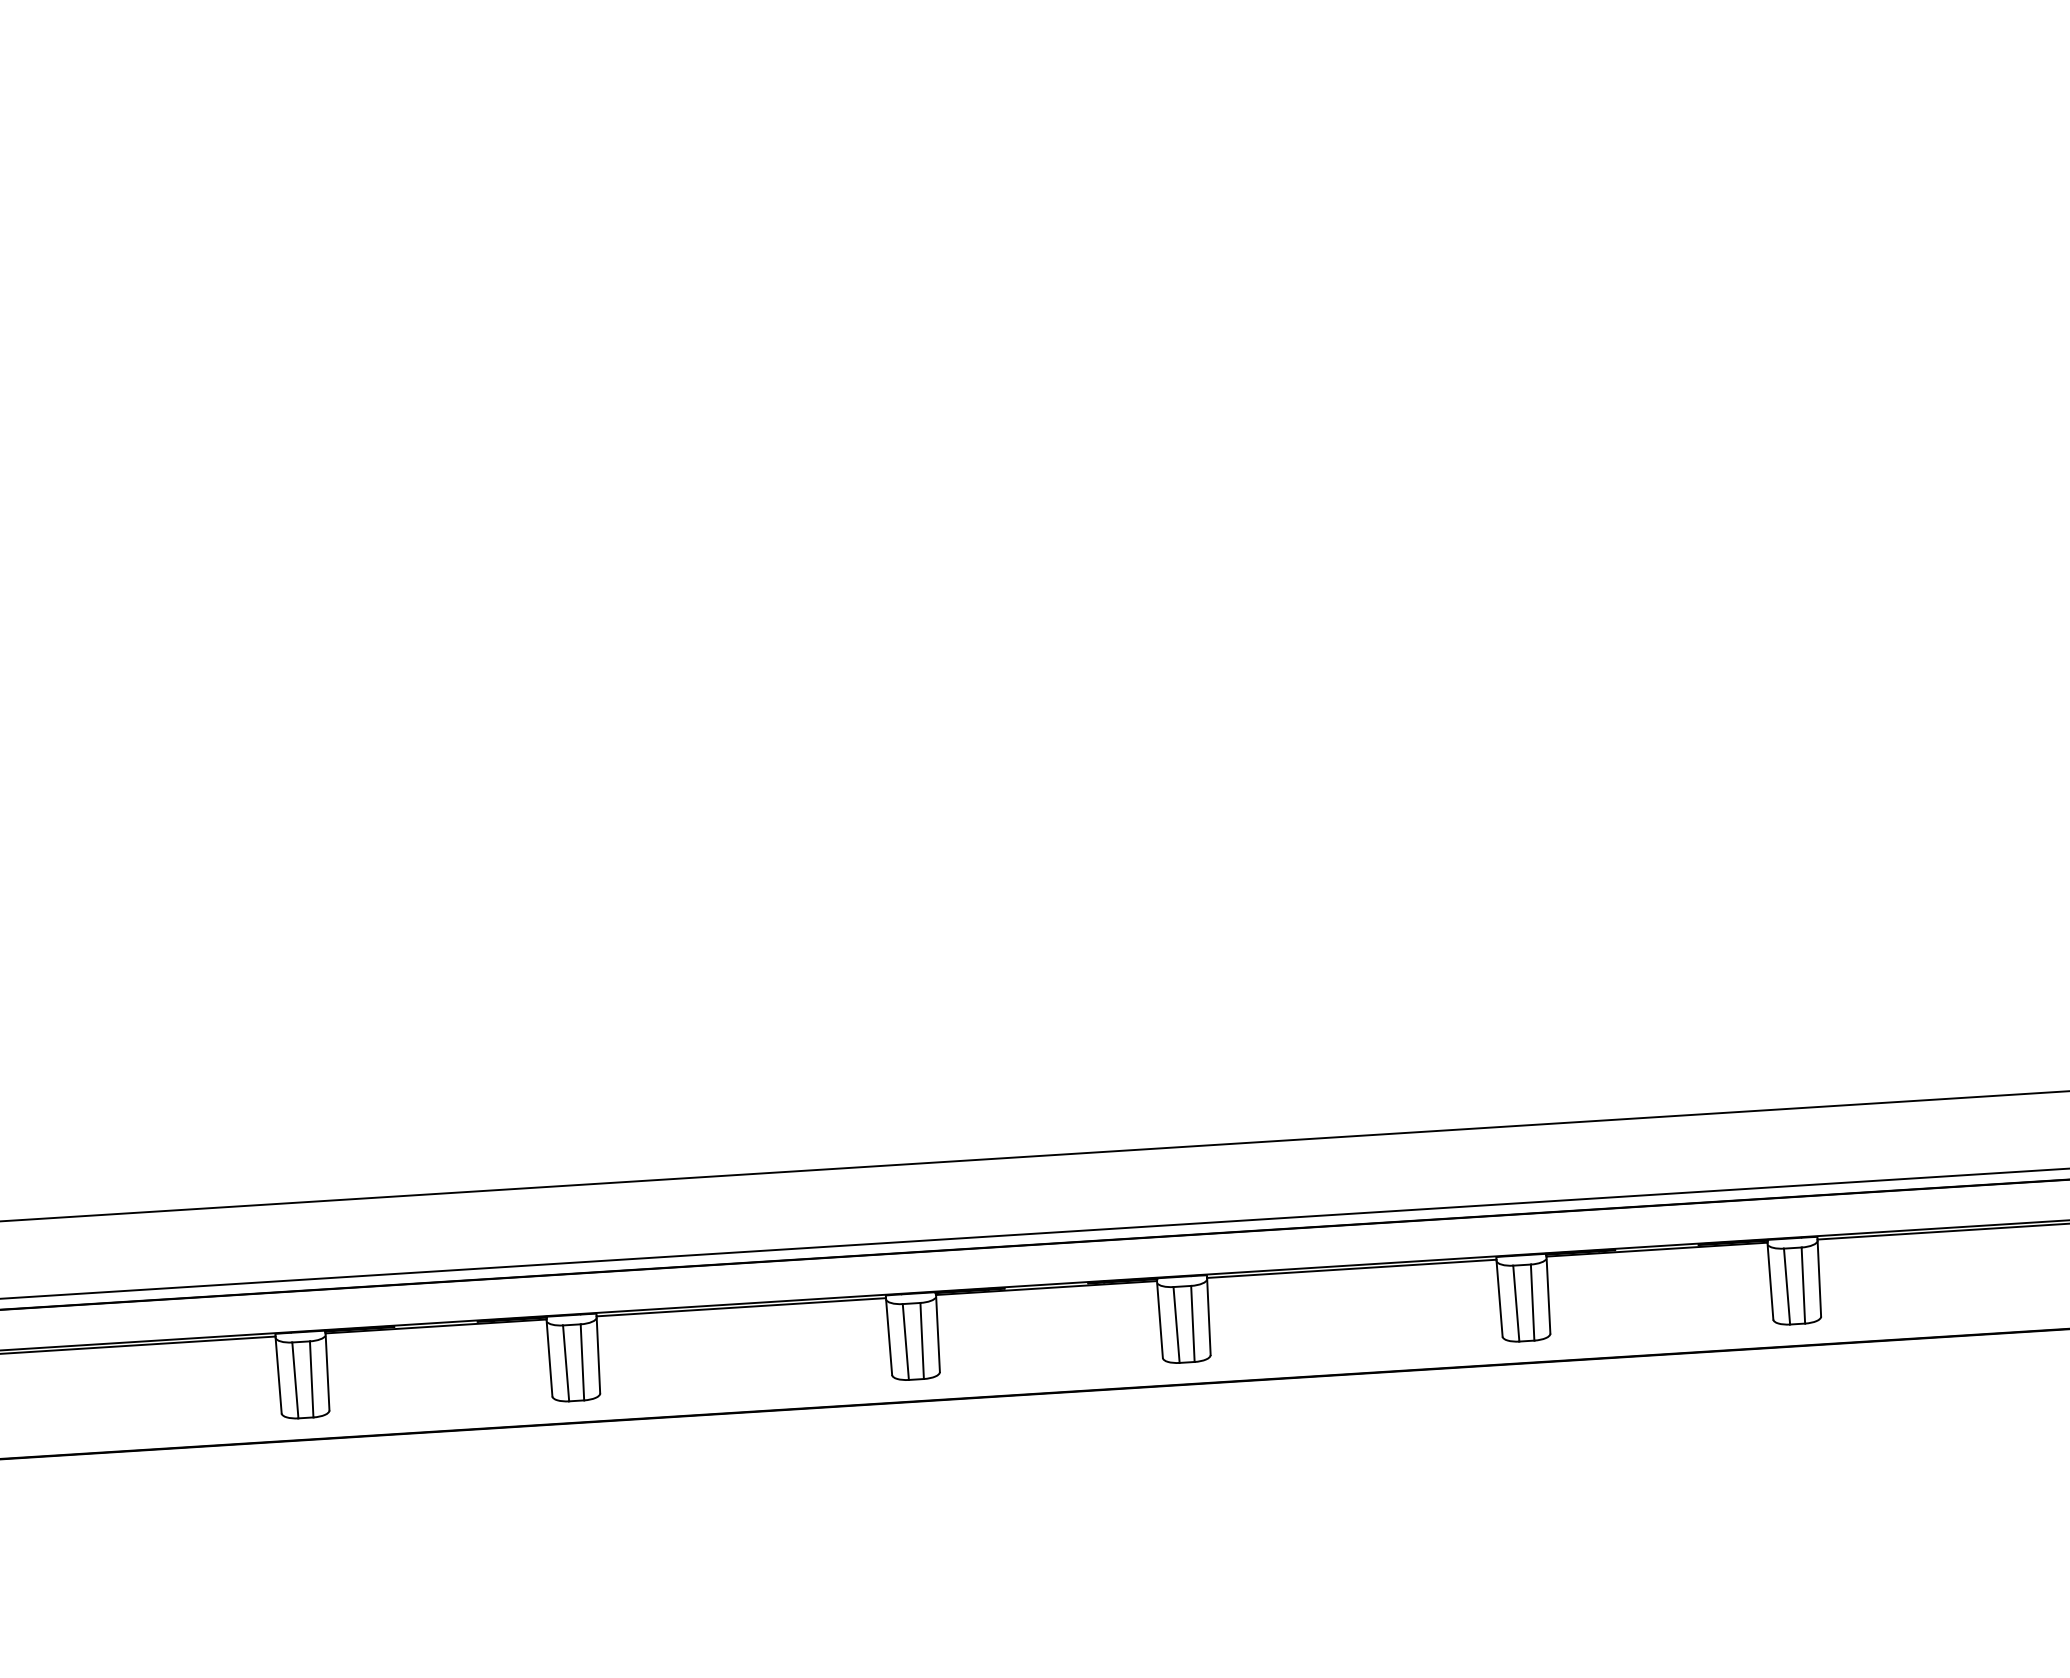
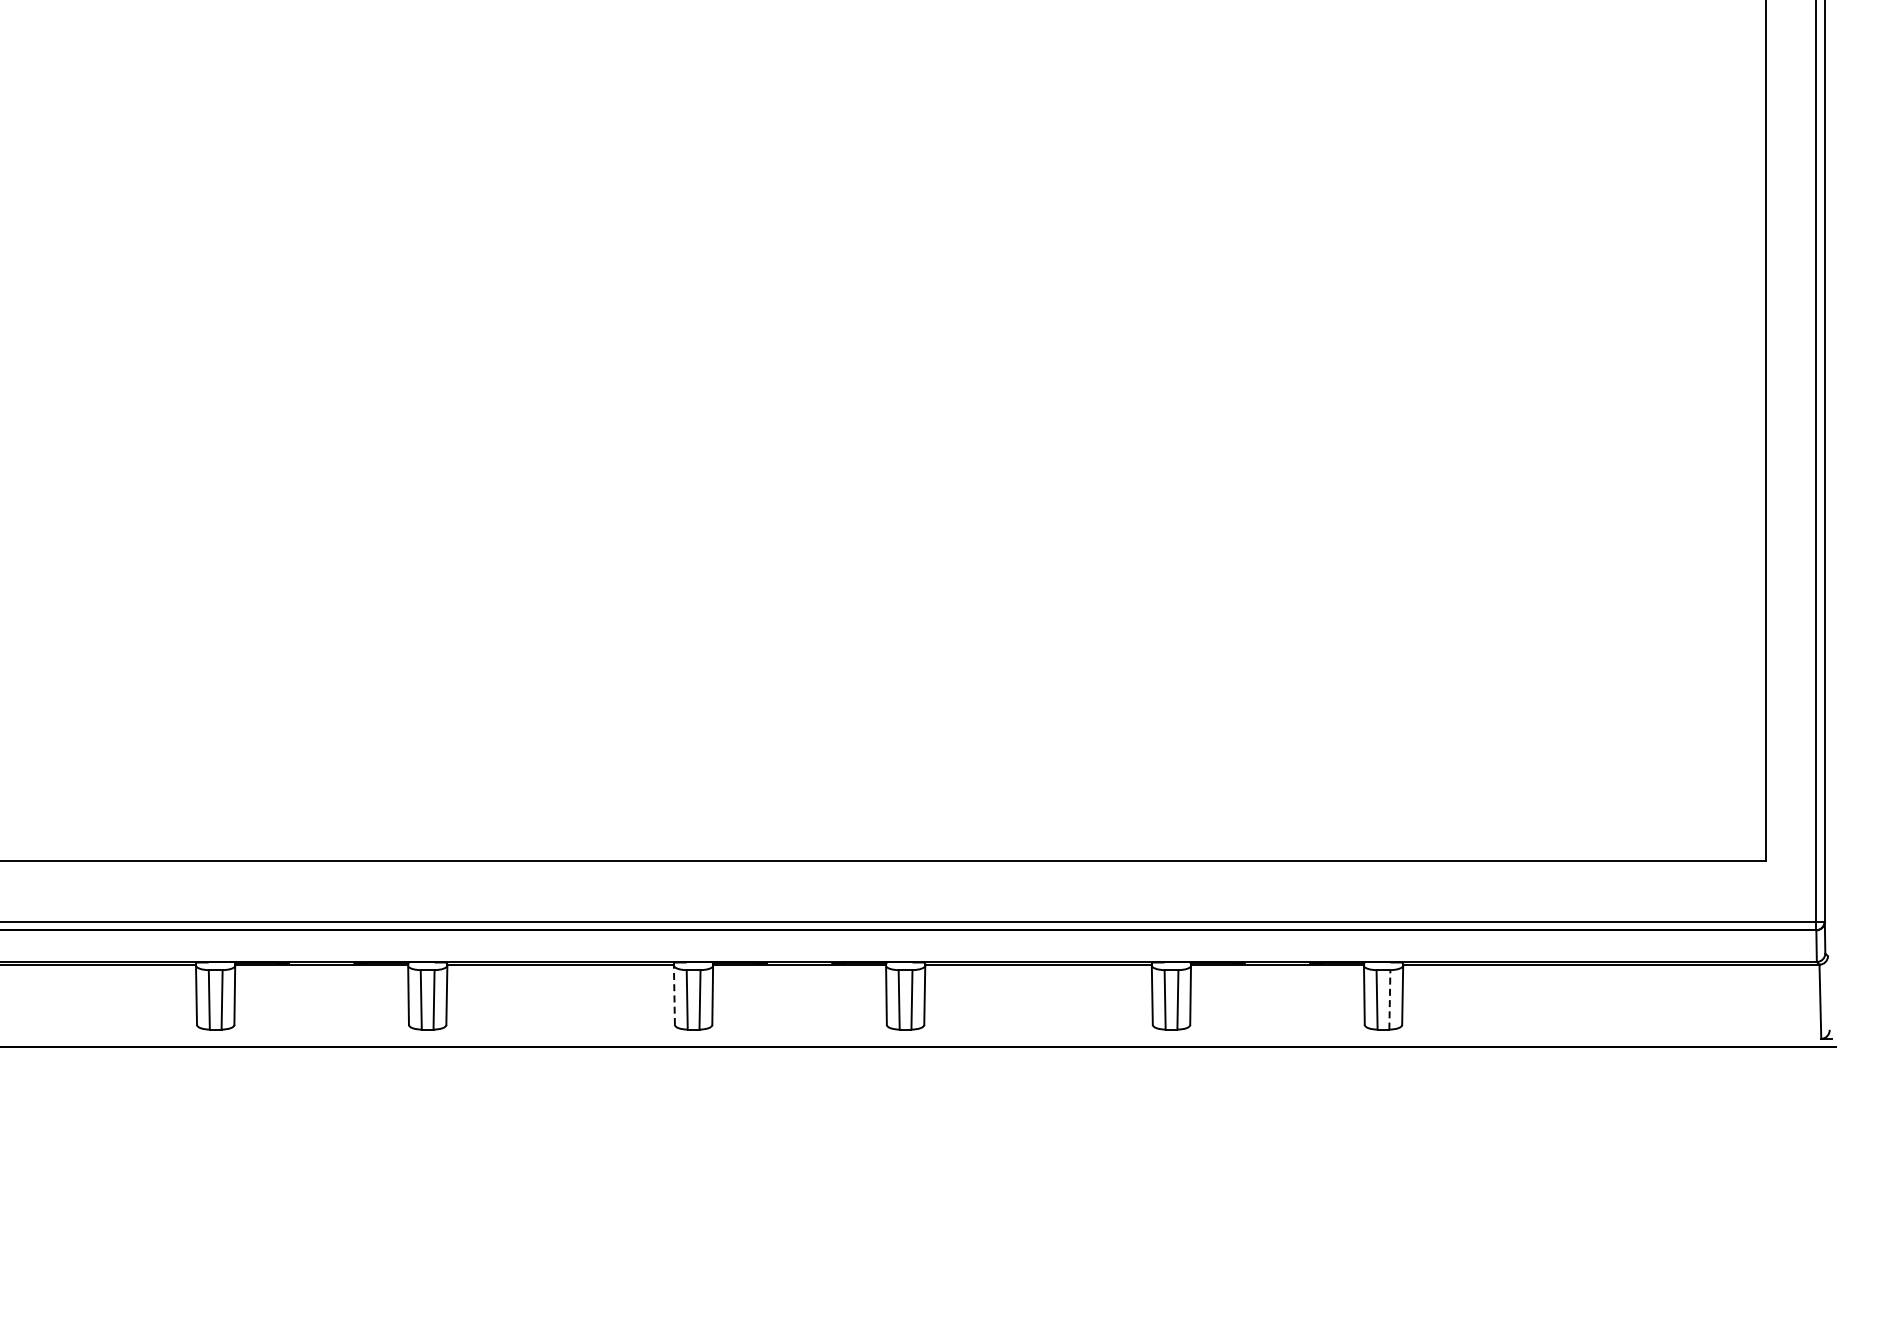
line: (1802, 1285) -> (1389, 999), solid -> dashed
line: (889, 1336) -> (674, 994), solid -> dashed

